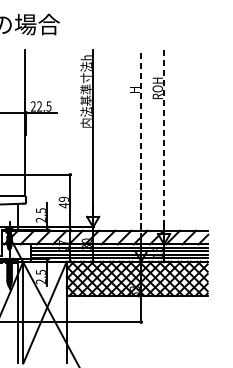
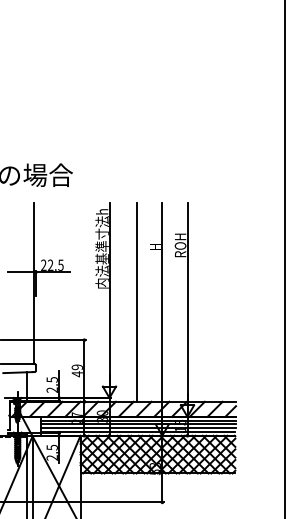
line: (118, 140) -> (137, 302), added
line: (164, 141) -> (187, 303), dashed -> solid
line: (141, 149) -> (162, 312), dashed -> solid

